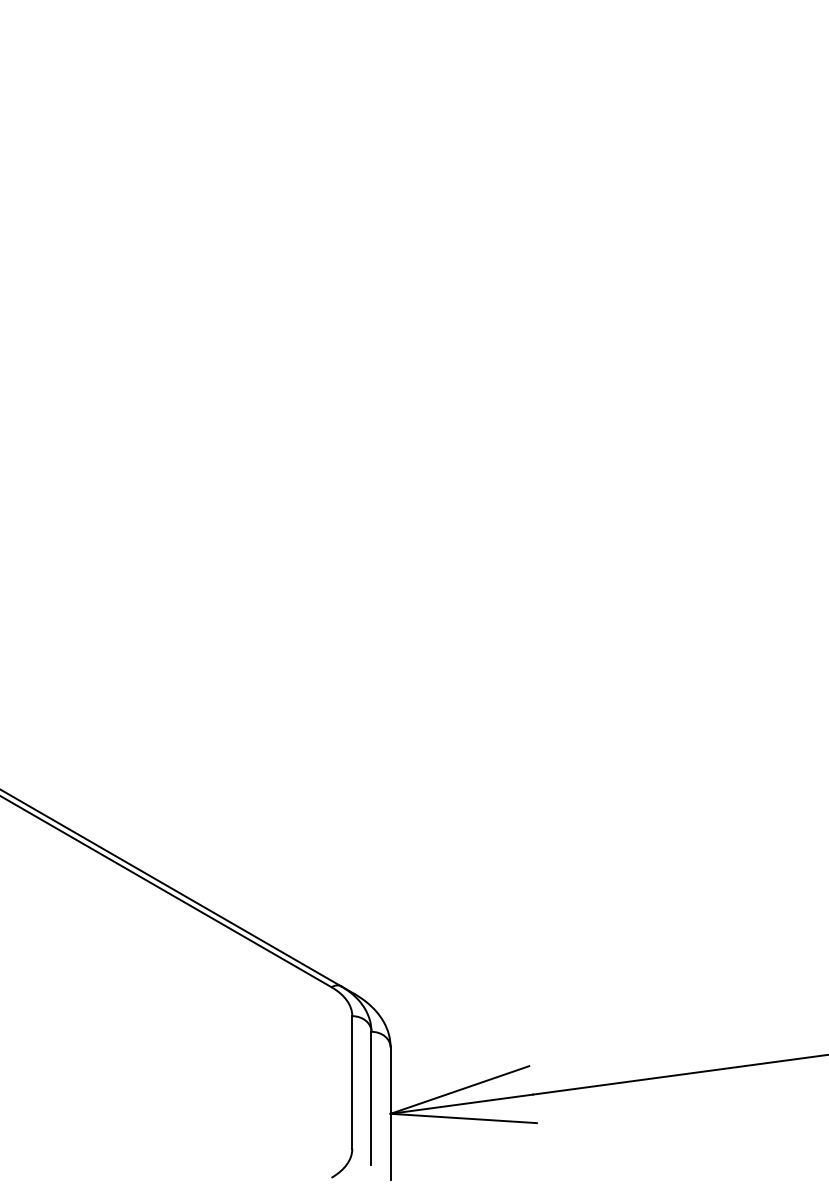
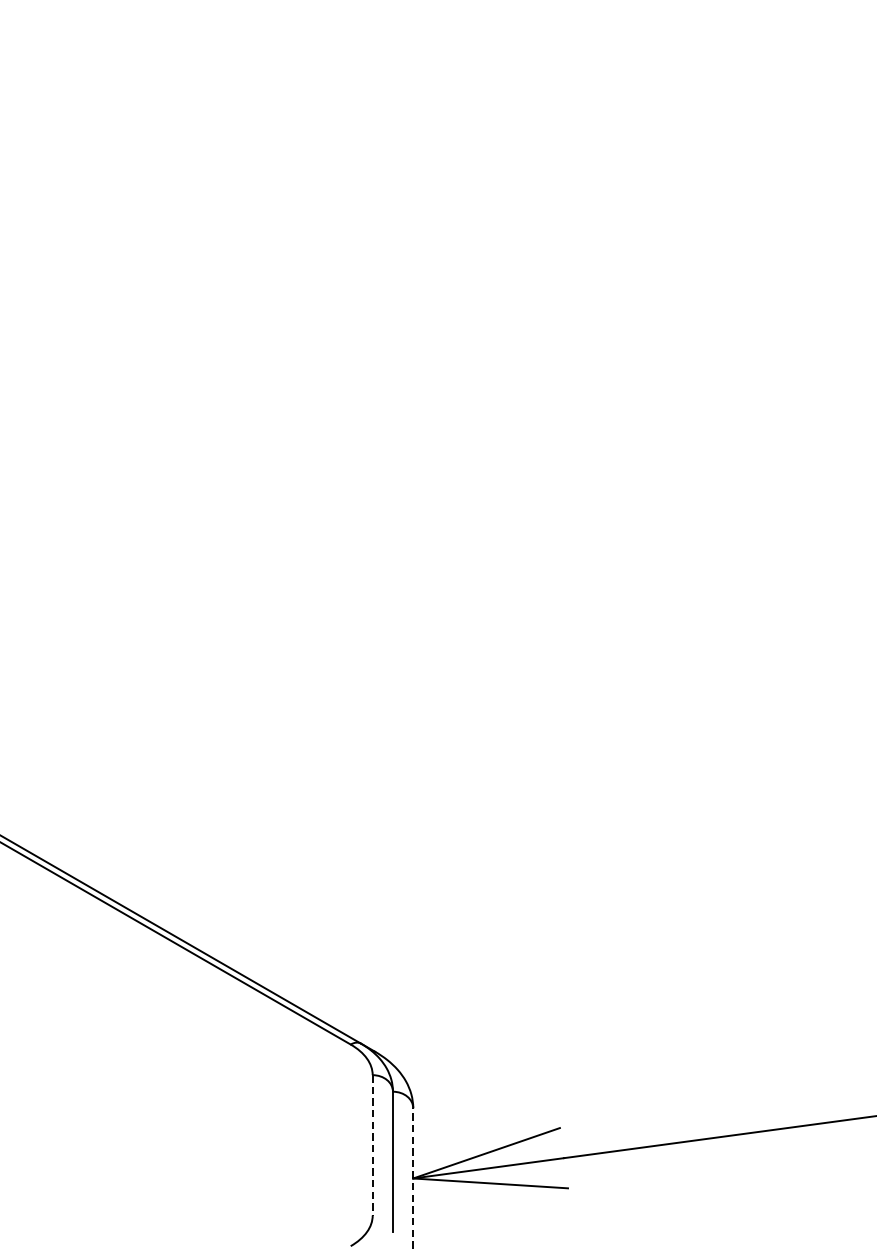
line: (352, 1083) -> (372, 1146), solid -> dashed
line: (390, 1113) -> (413, 1178), solid -> dashed

